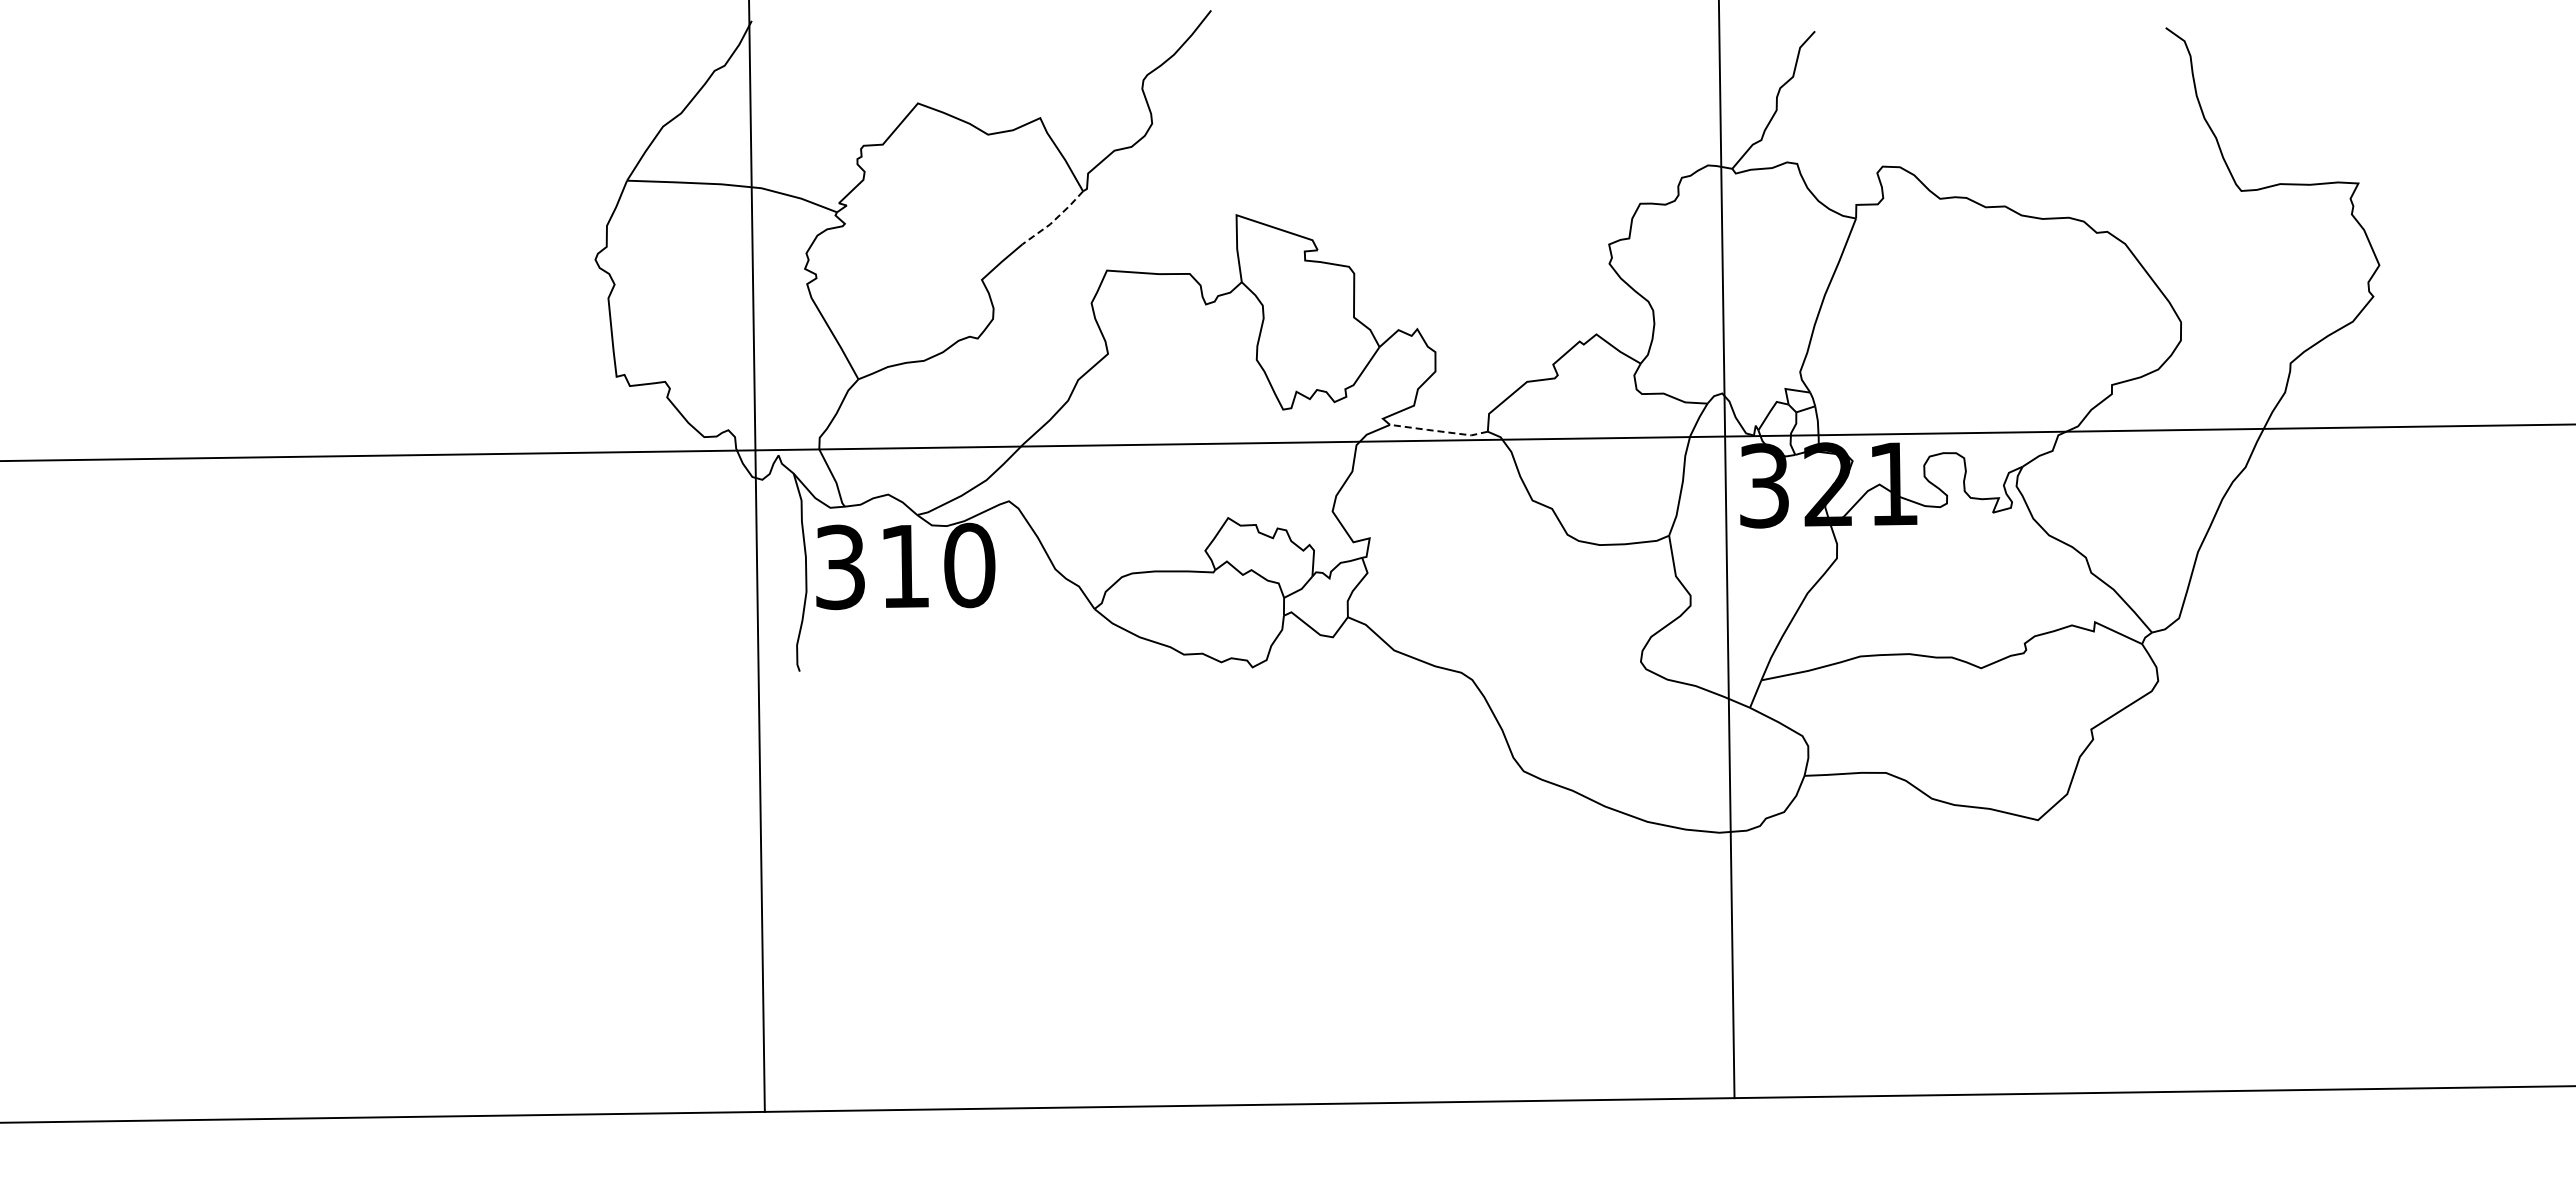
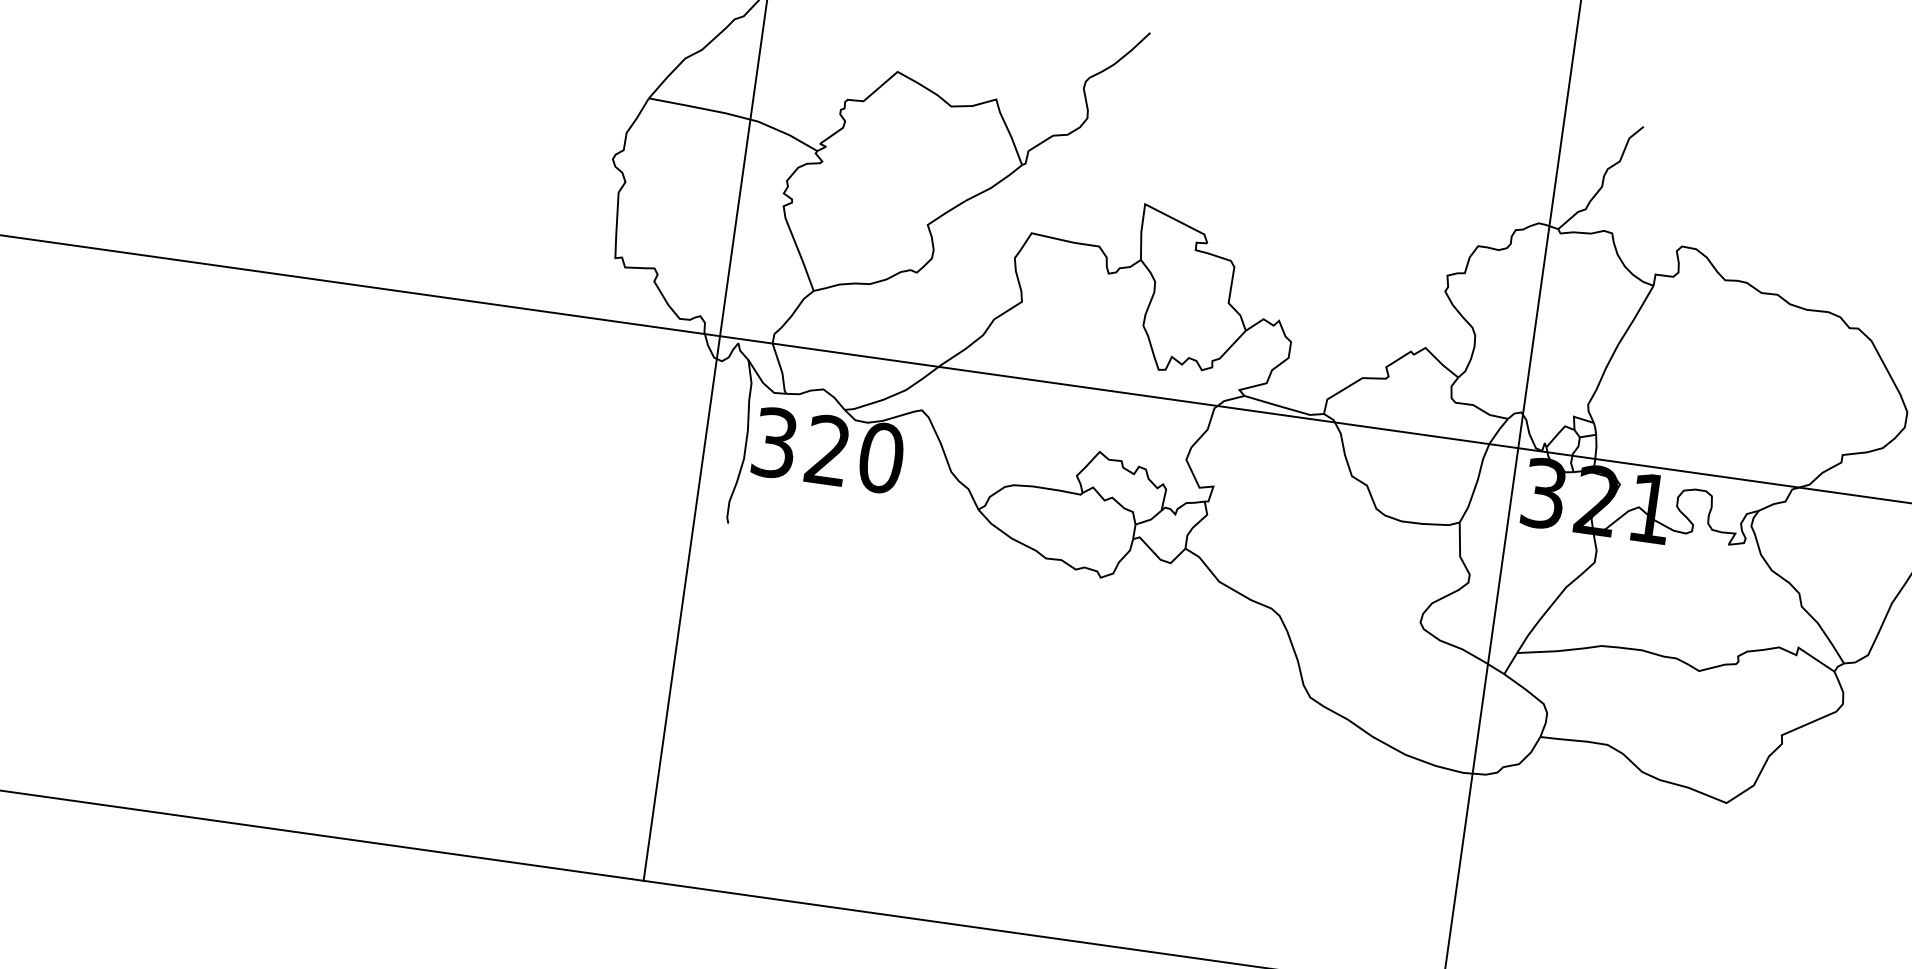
line: (1055, 219) -> (995, 184), dashed -> solid
line: (1439, 431) -> (1284, 407), dashed -> solid
text: (904, 565) -> (827, 449), 310 -> 320

